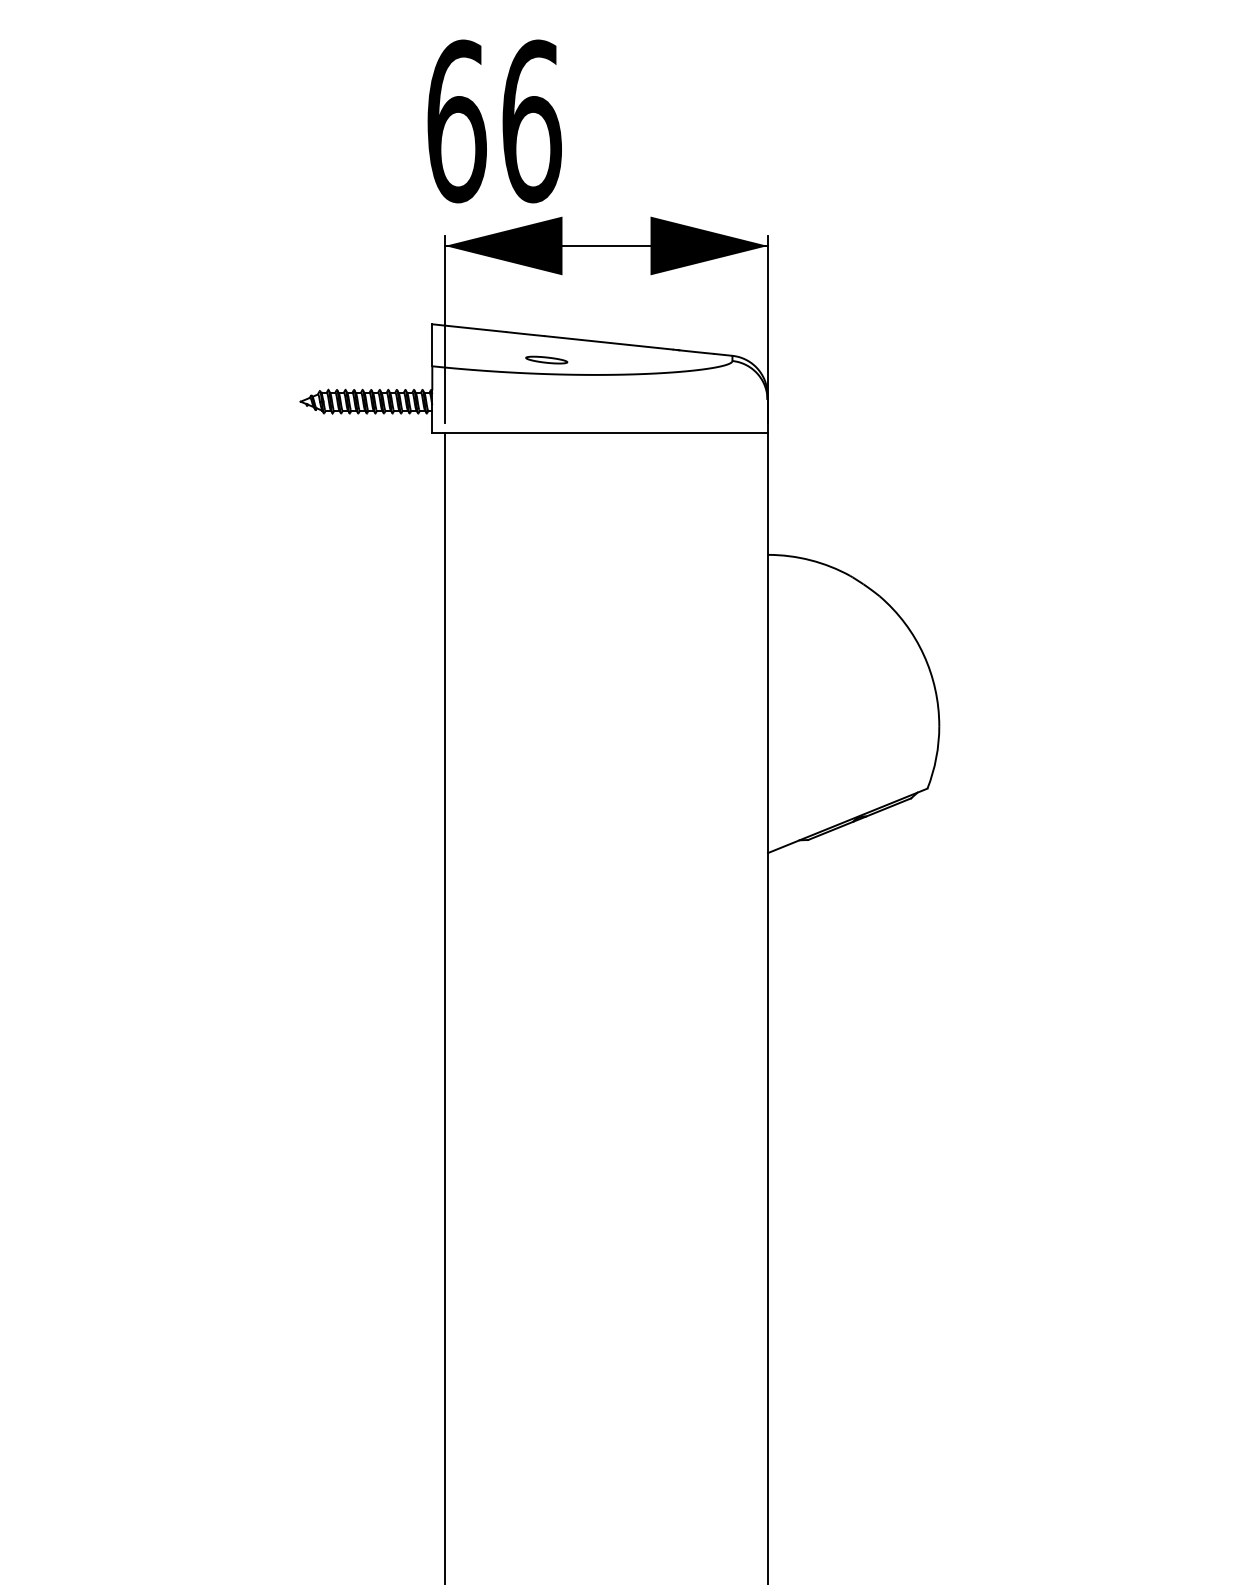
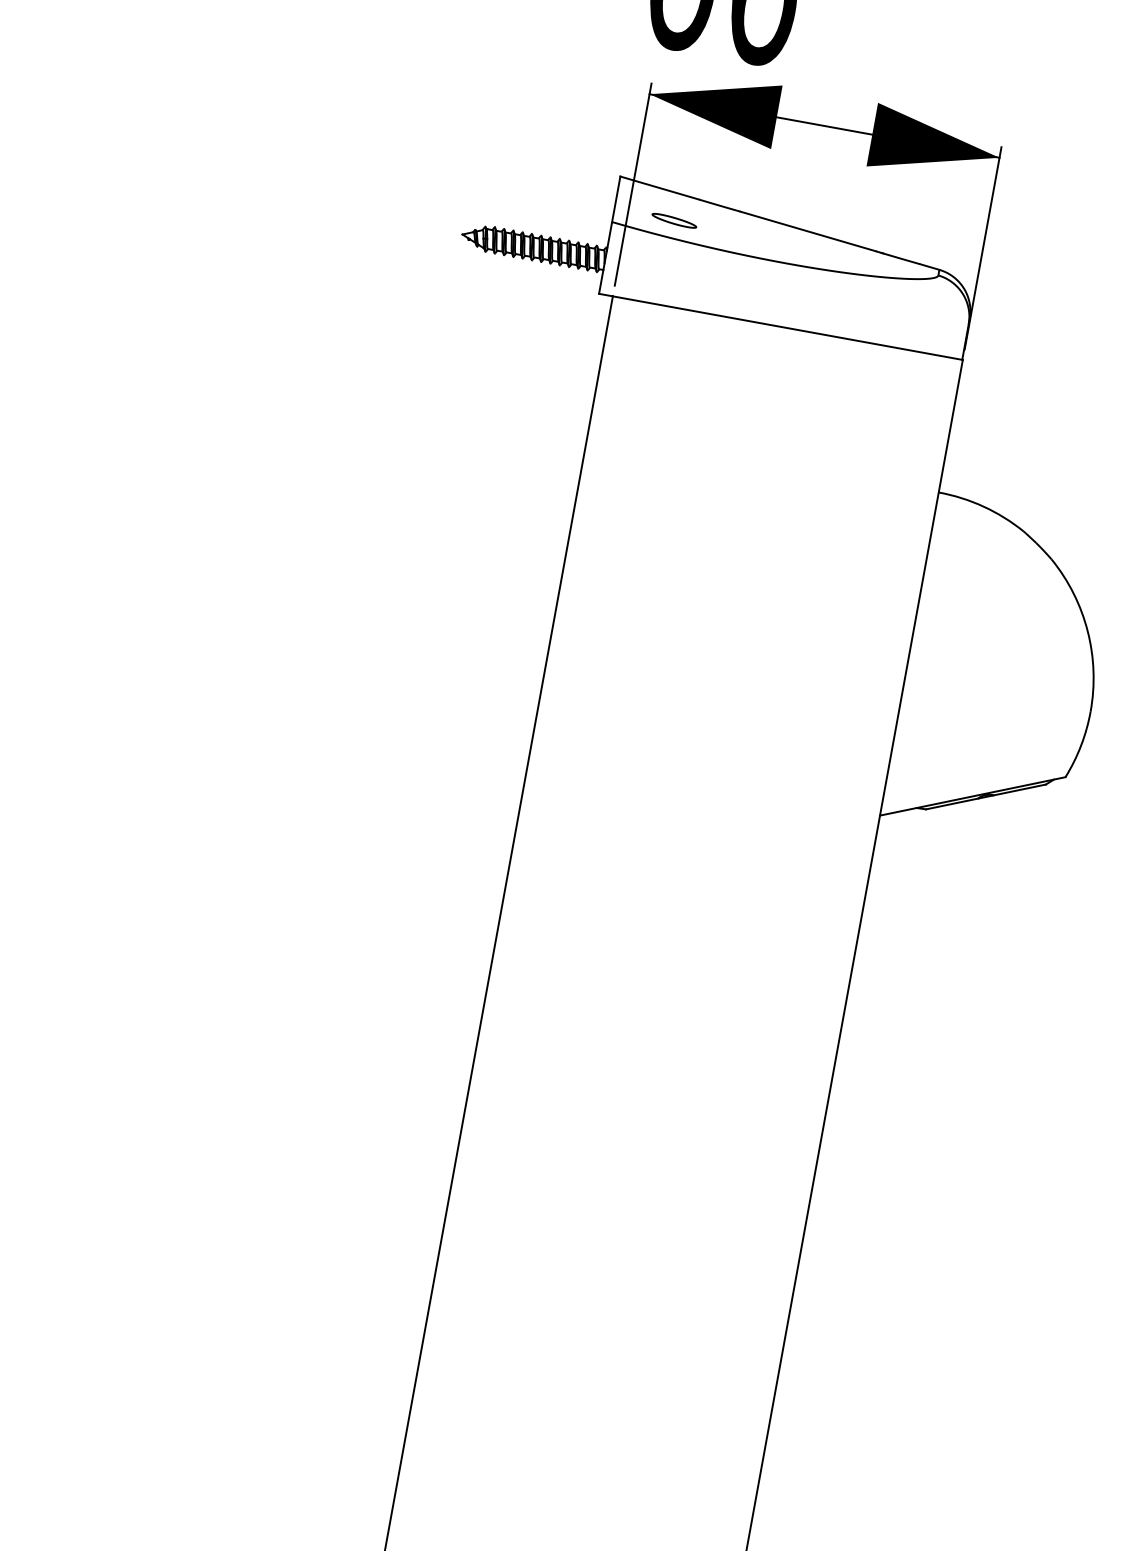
part: (546, 359) -> (674, 220), moved

